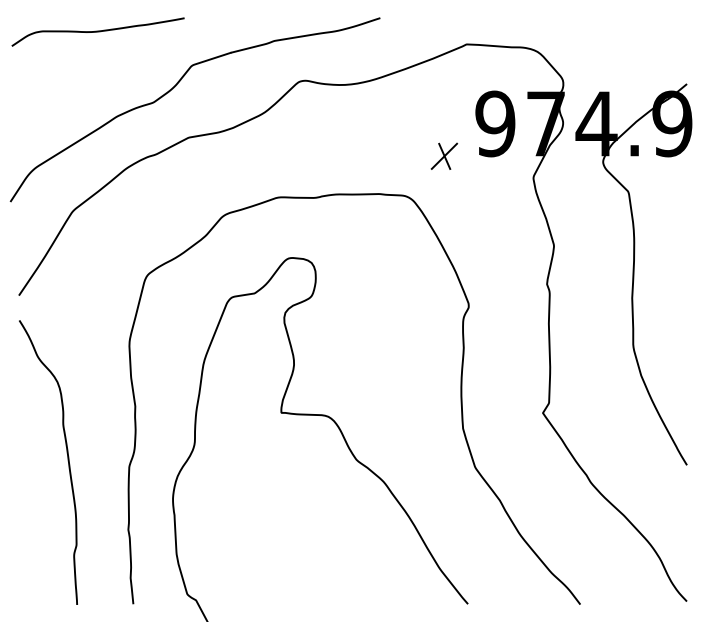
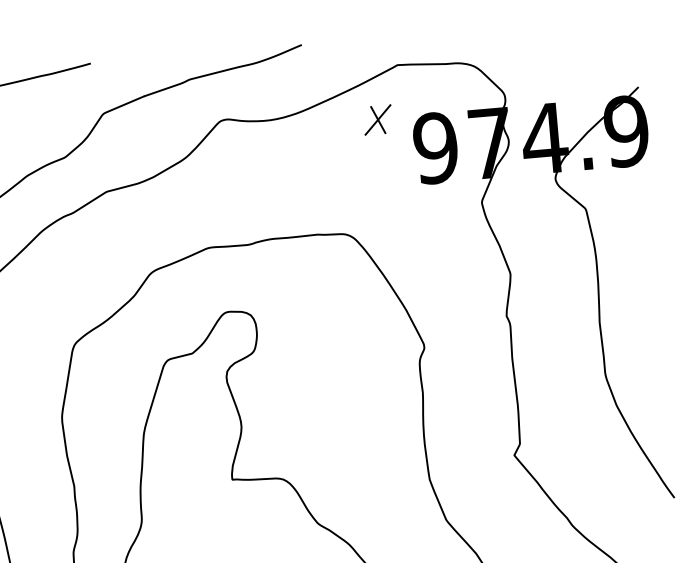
part: (444, 155) -> (377, 119), moved

